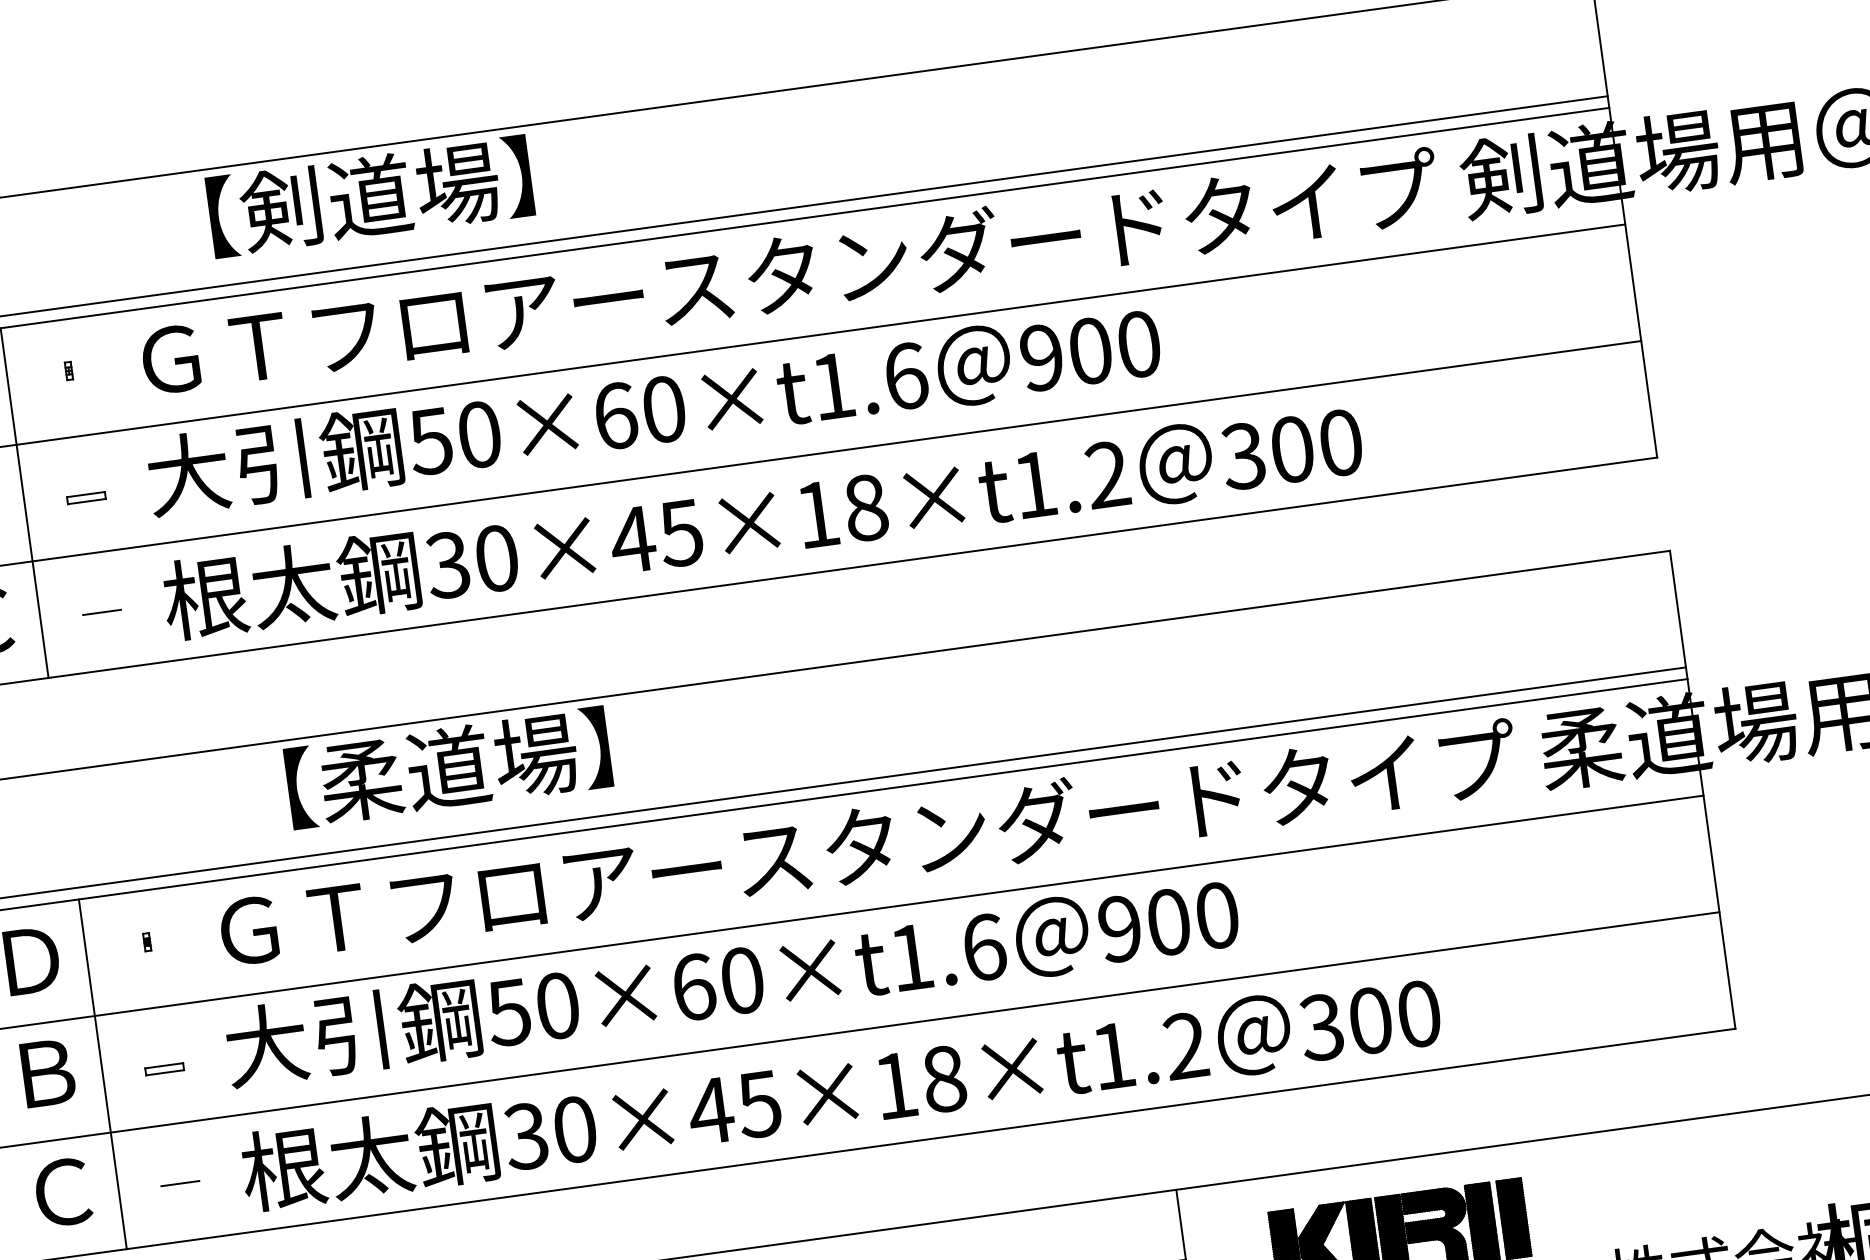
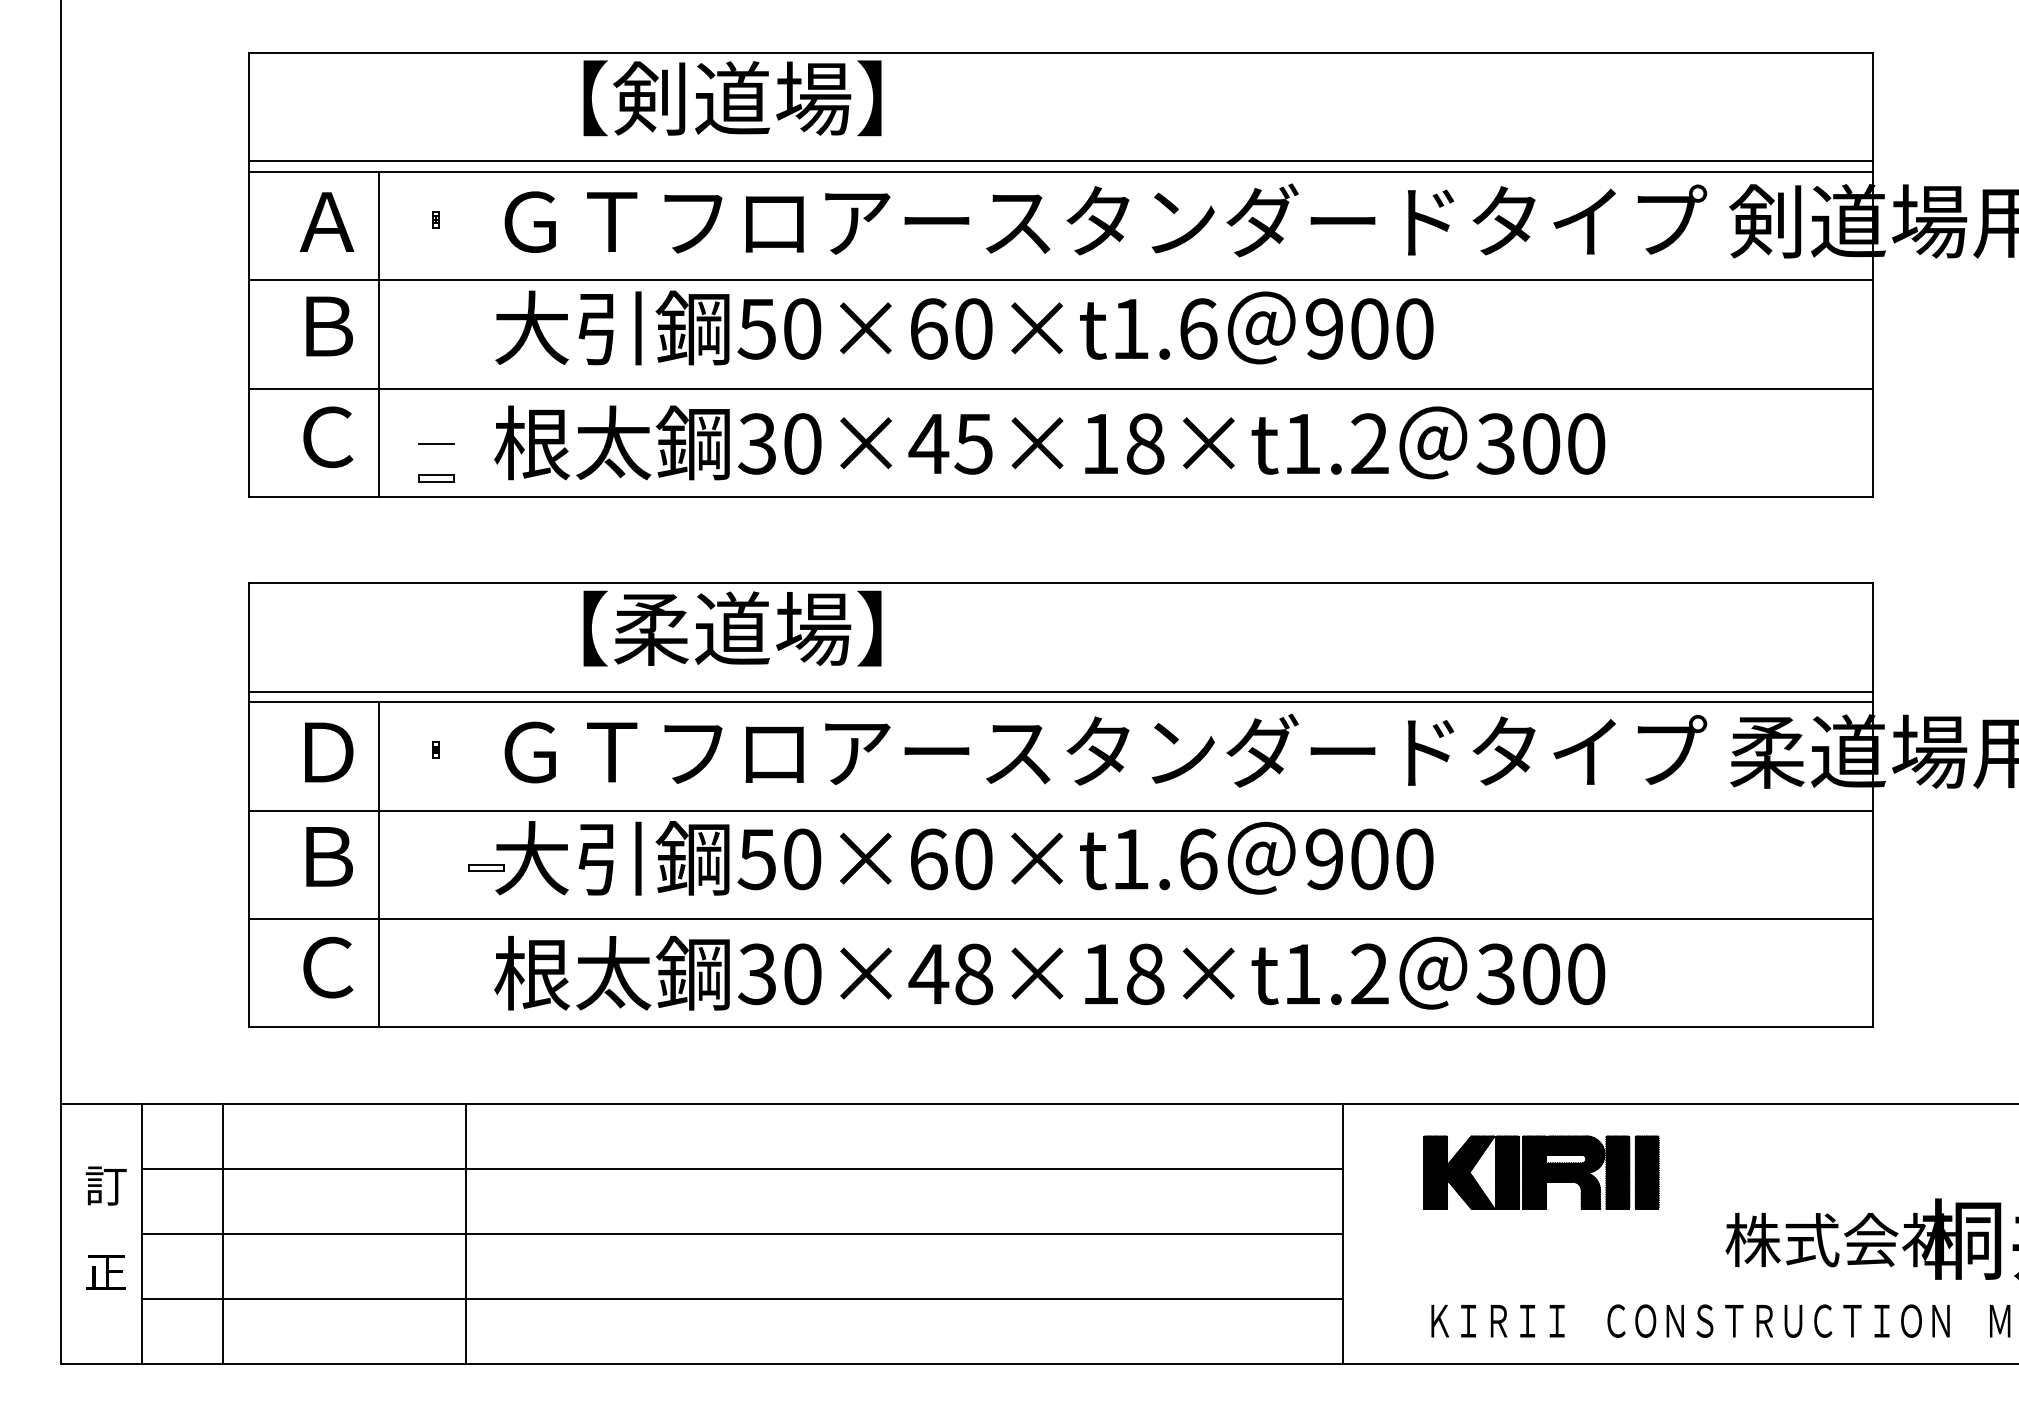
part: (86, 497) -> (436, 478), moved
part: (164, 1068) -> (486, 867), moved
text: (759, 1104) -> (973, 974), 30×45×18×t1.2 -> 30×48×18×t1.2
line: (180, 1182) -> (436, 973), removed

